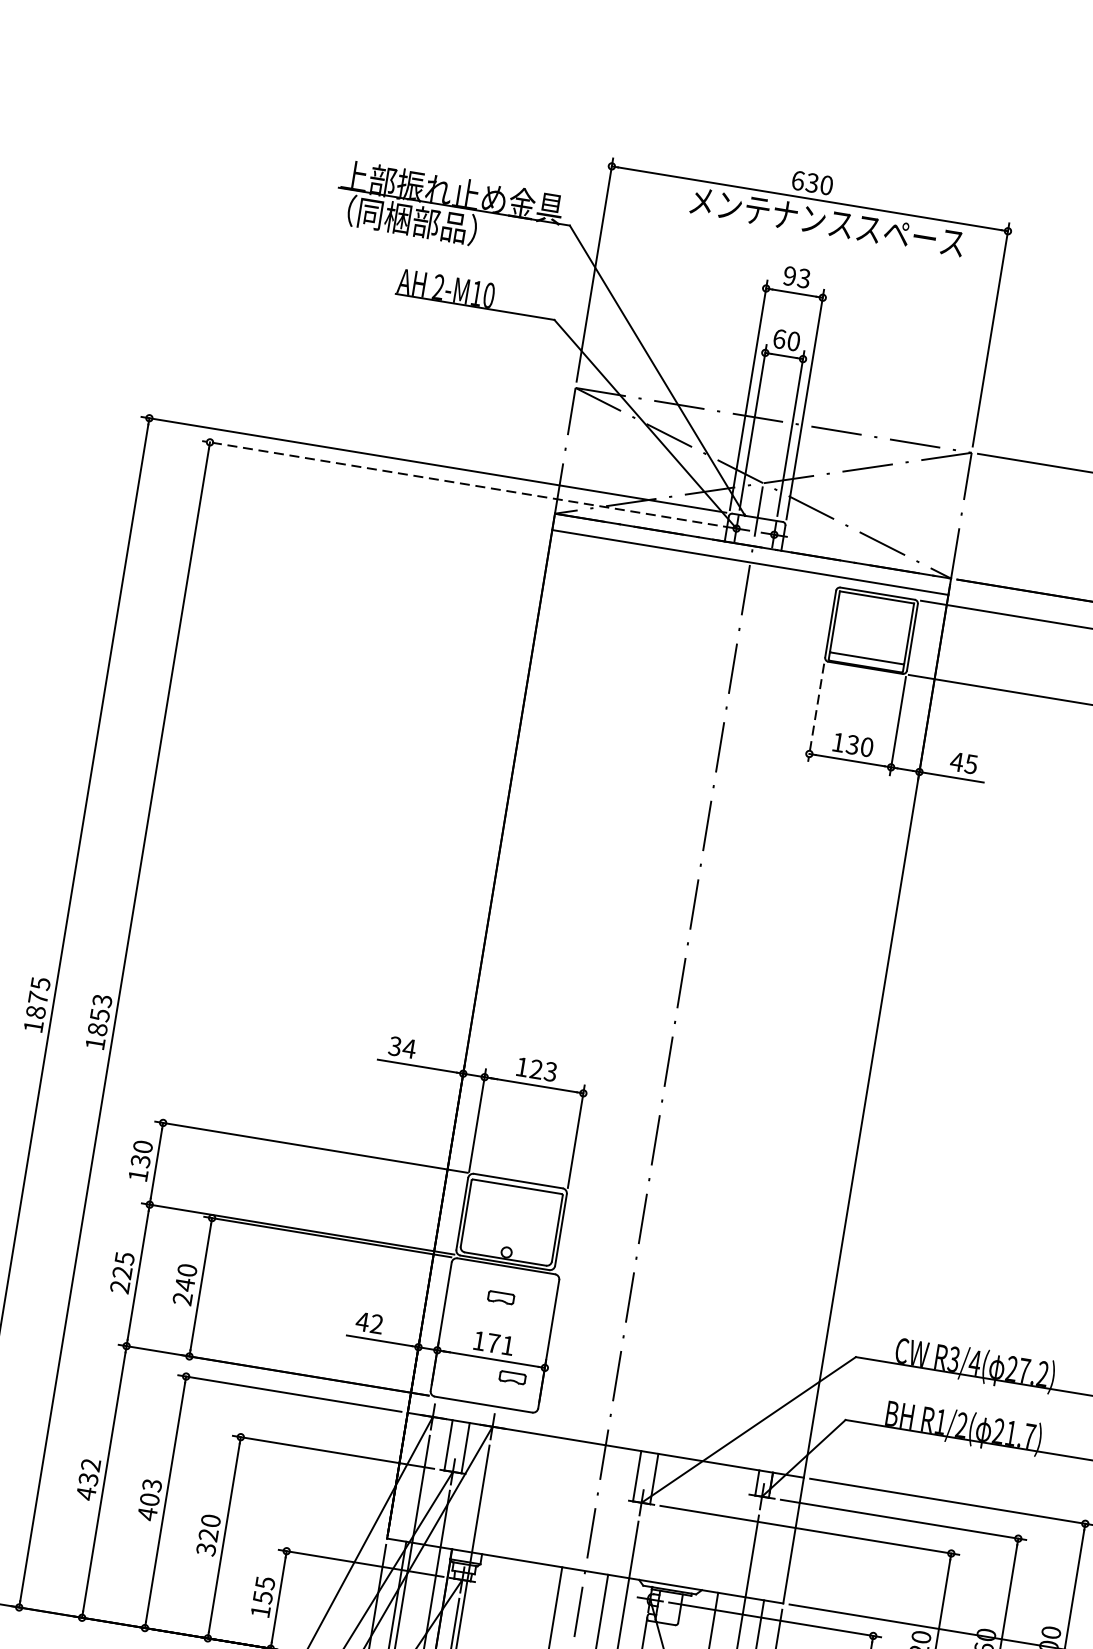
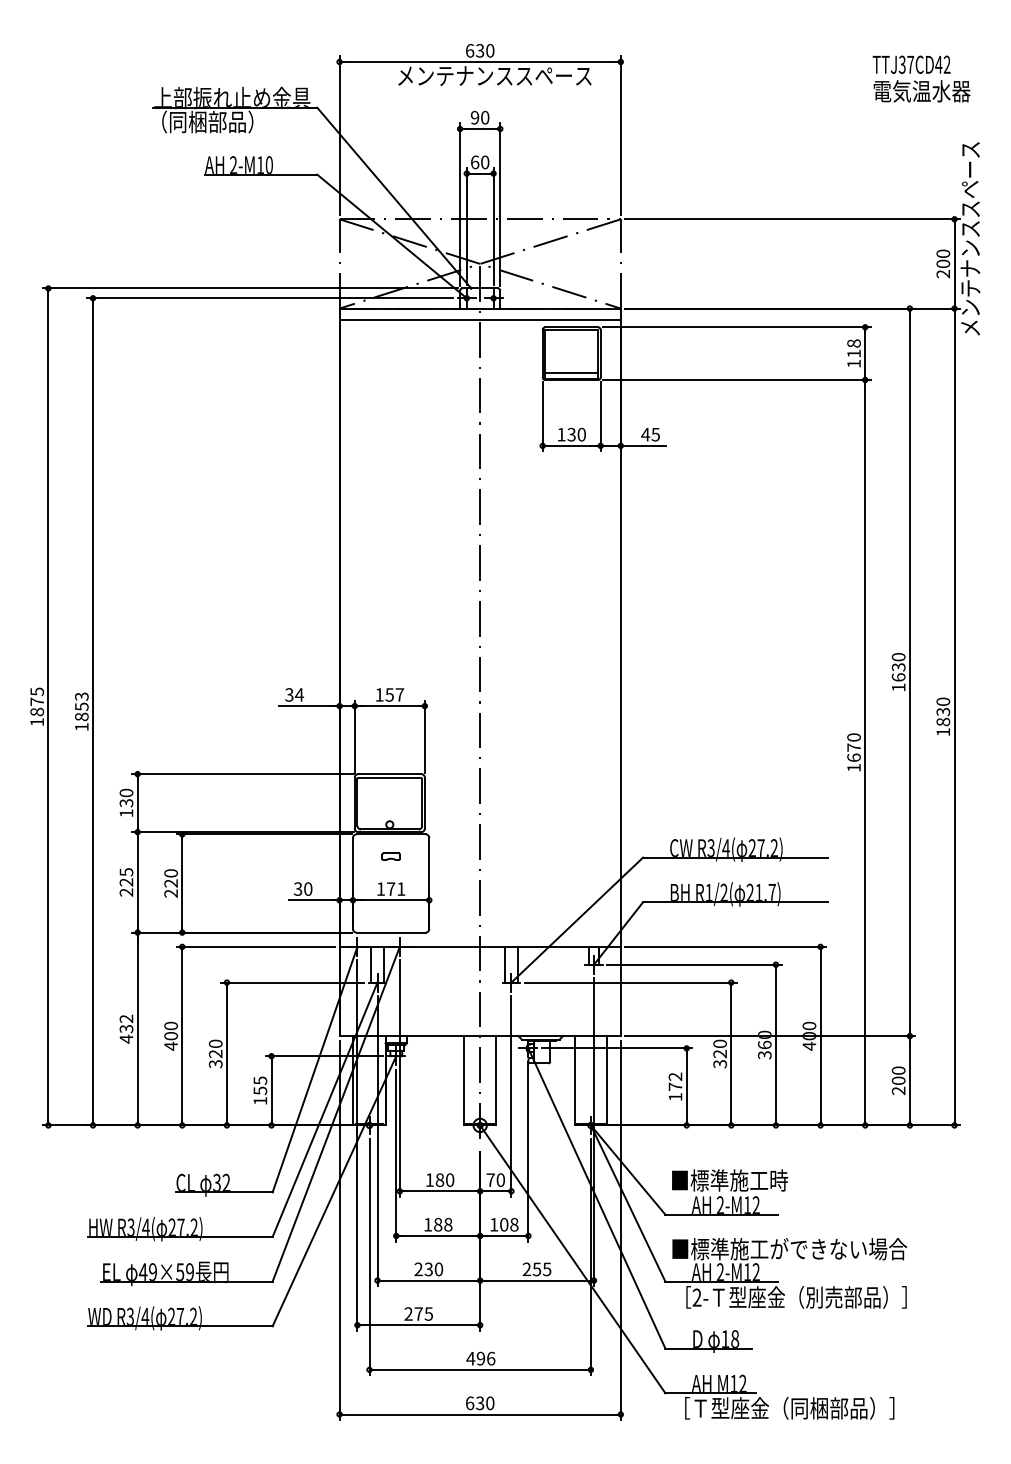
text: (804, 278) -> (485, 117), 93 -> 90
line: (459, 483) -> (270, 298), dashed -> solid
line: (815, 712) -> (542, 416), dashed -> solid
text: (543, 1069) -> (394, 694), 123 -> 157
text: (184, 1284) -> (170, 883), 240 -> 220
text: (368, 1322) -> (302, 888), 42 -> 30
part: (511, 1377) -> (407, 910), removed
text: (151, 1484) -> (170, 1025), 403 -> 400

